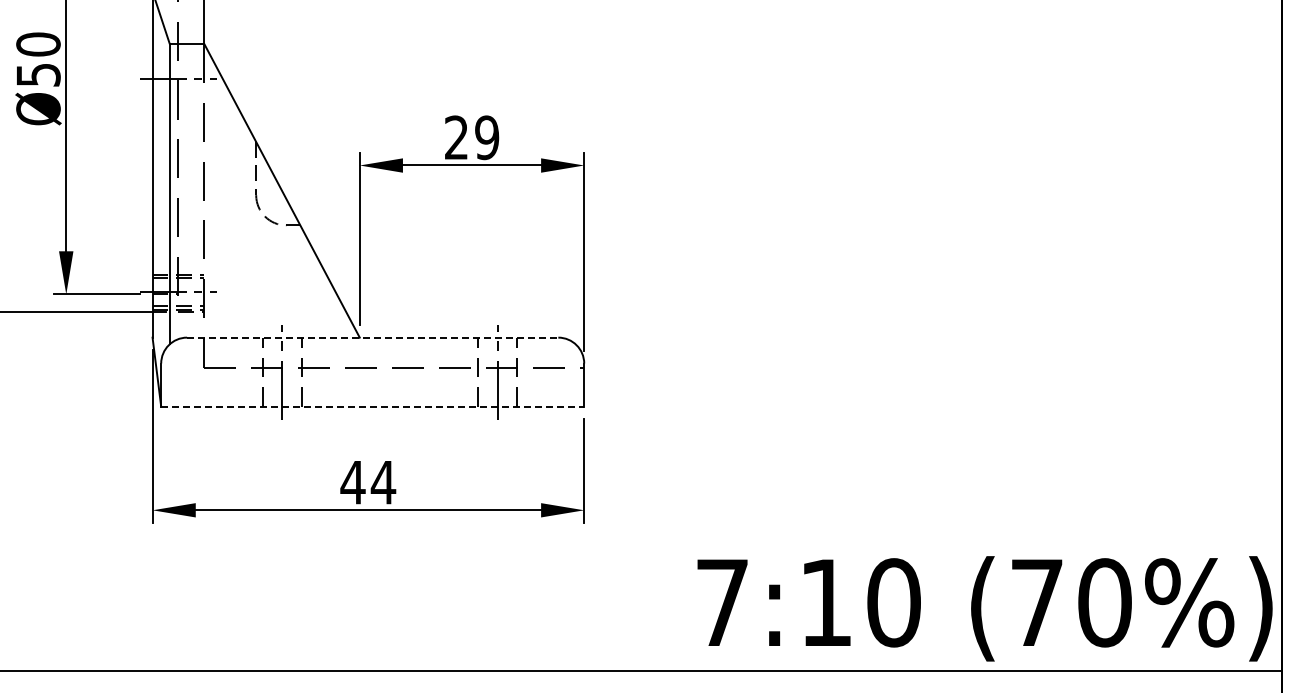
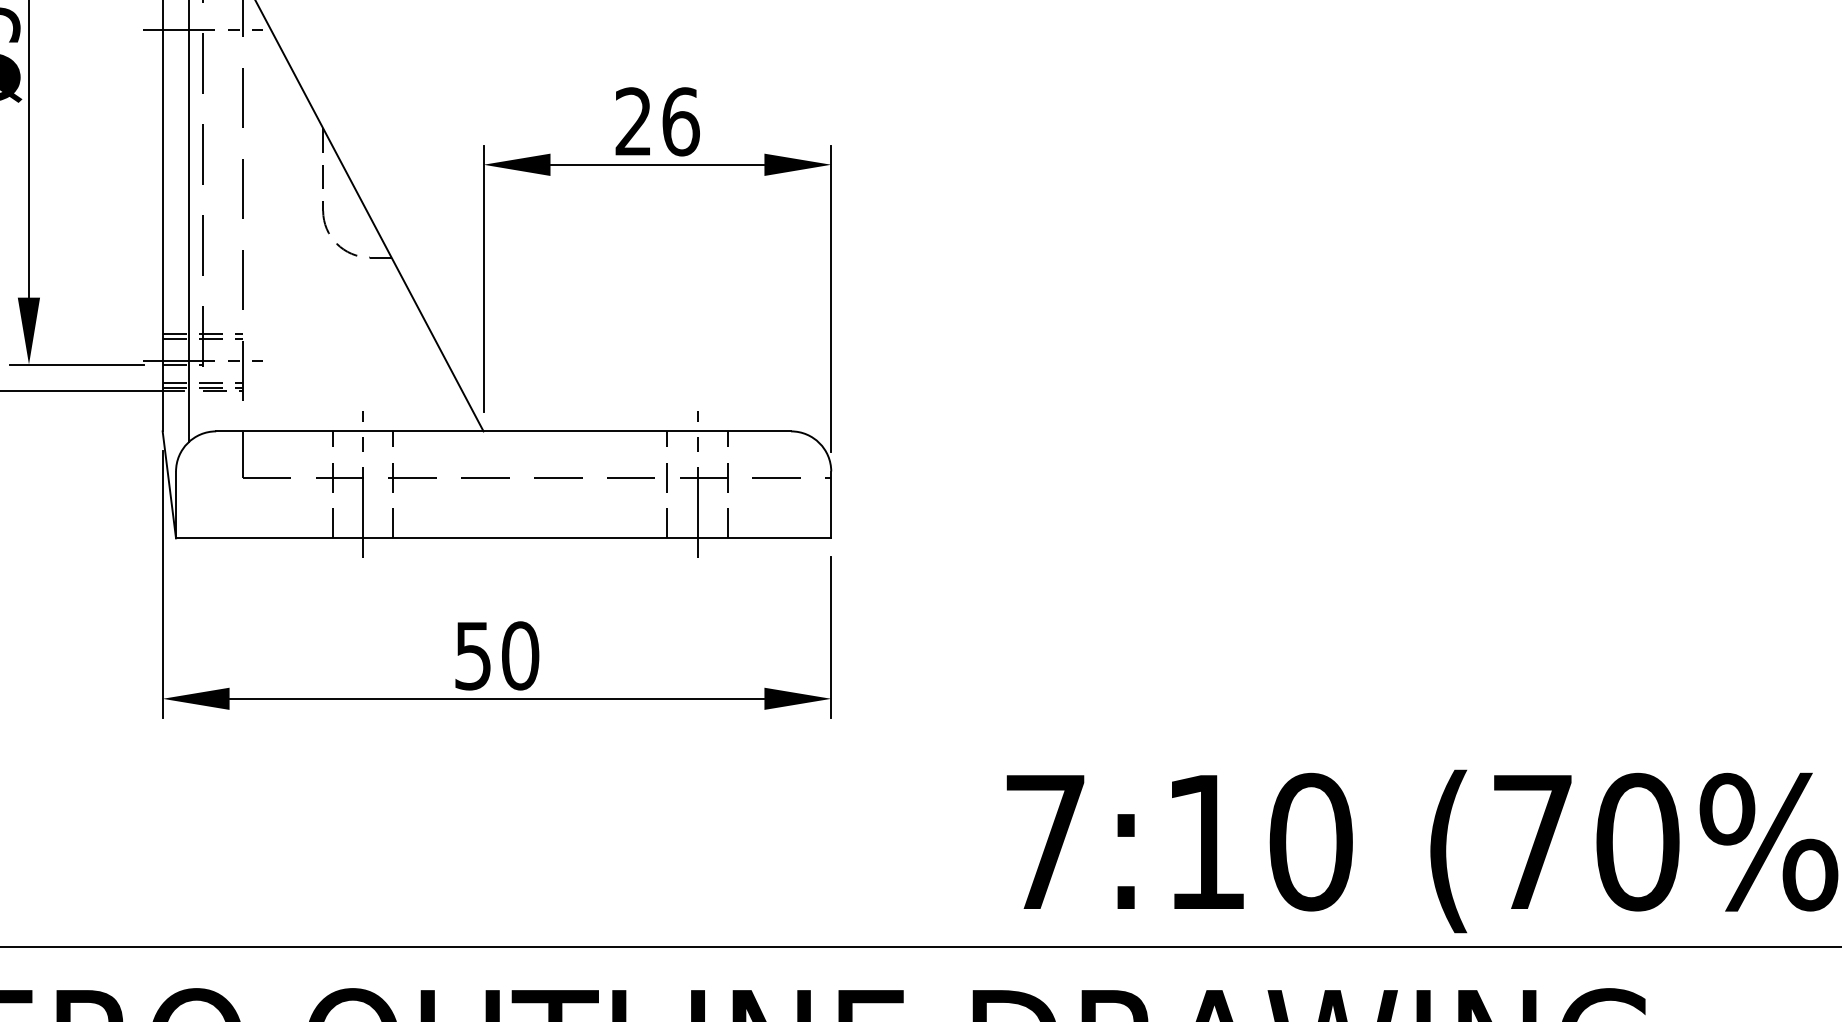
text: (487, 137) -> (681, 121), 29 -> 26
line: (372, 337) -> (503, 431), dashed -> solid
line: (372, 406) -> (503, 538), dashed -> solid
text: (368, 482) -> (497, 655), 44 -> 50

